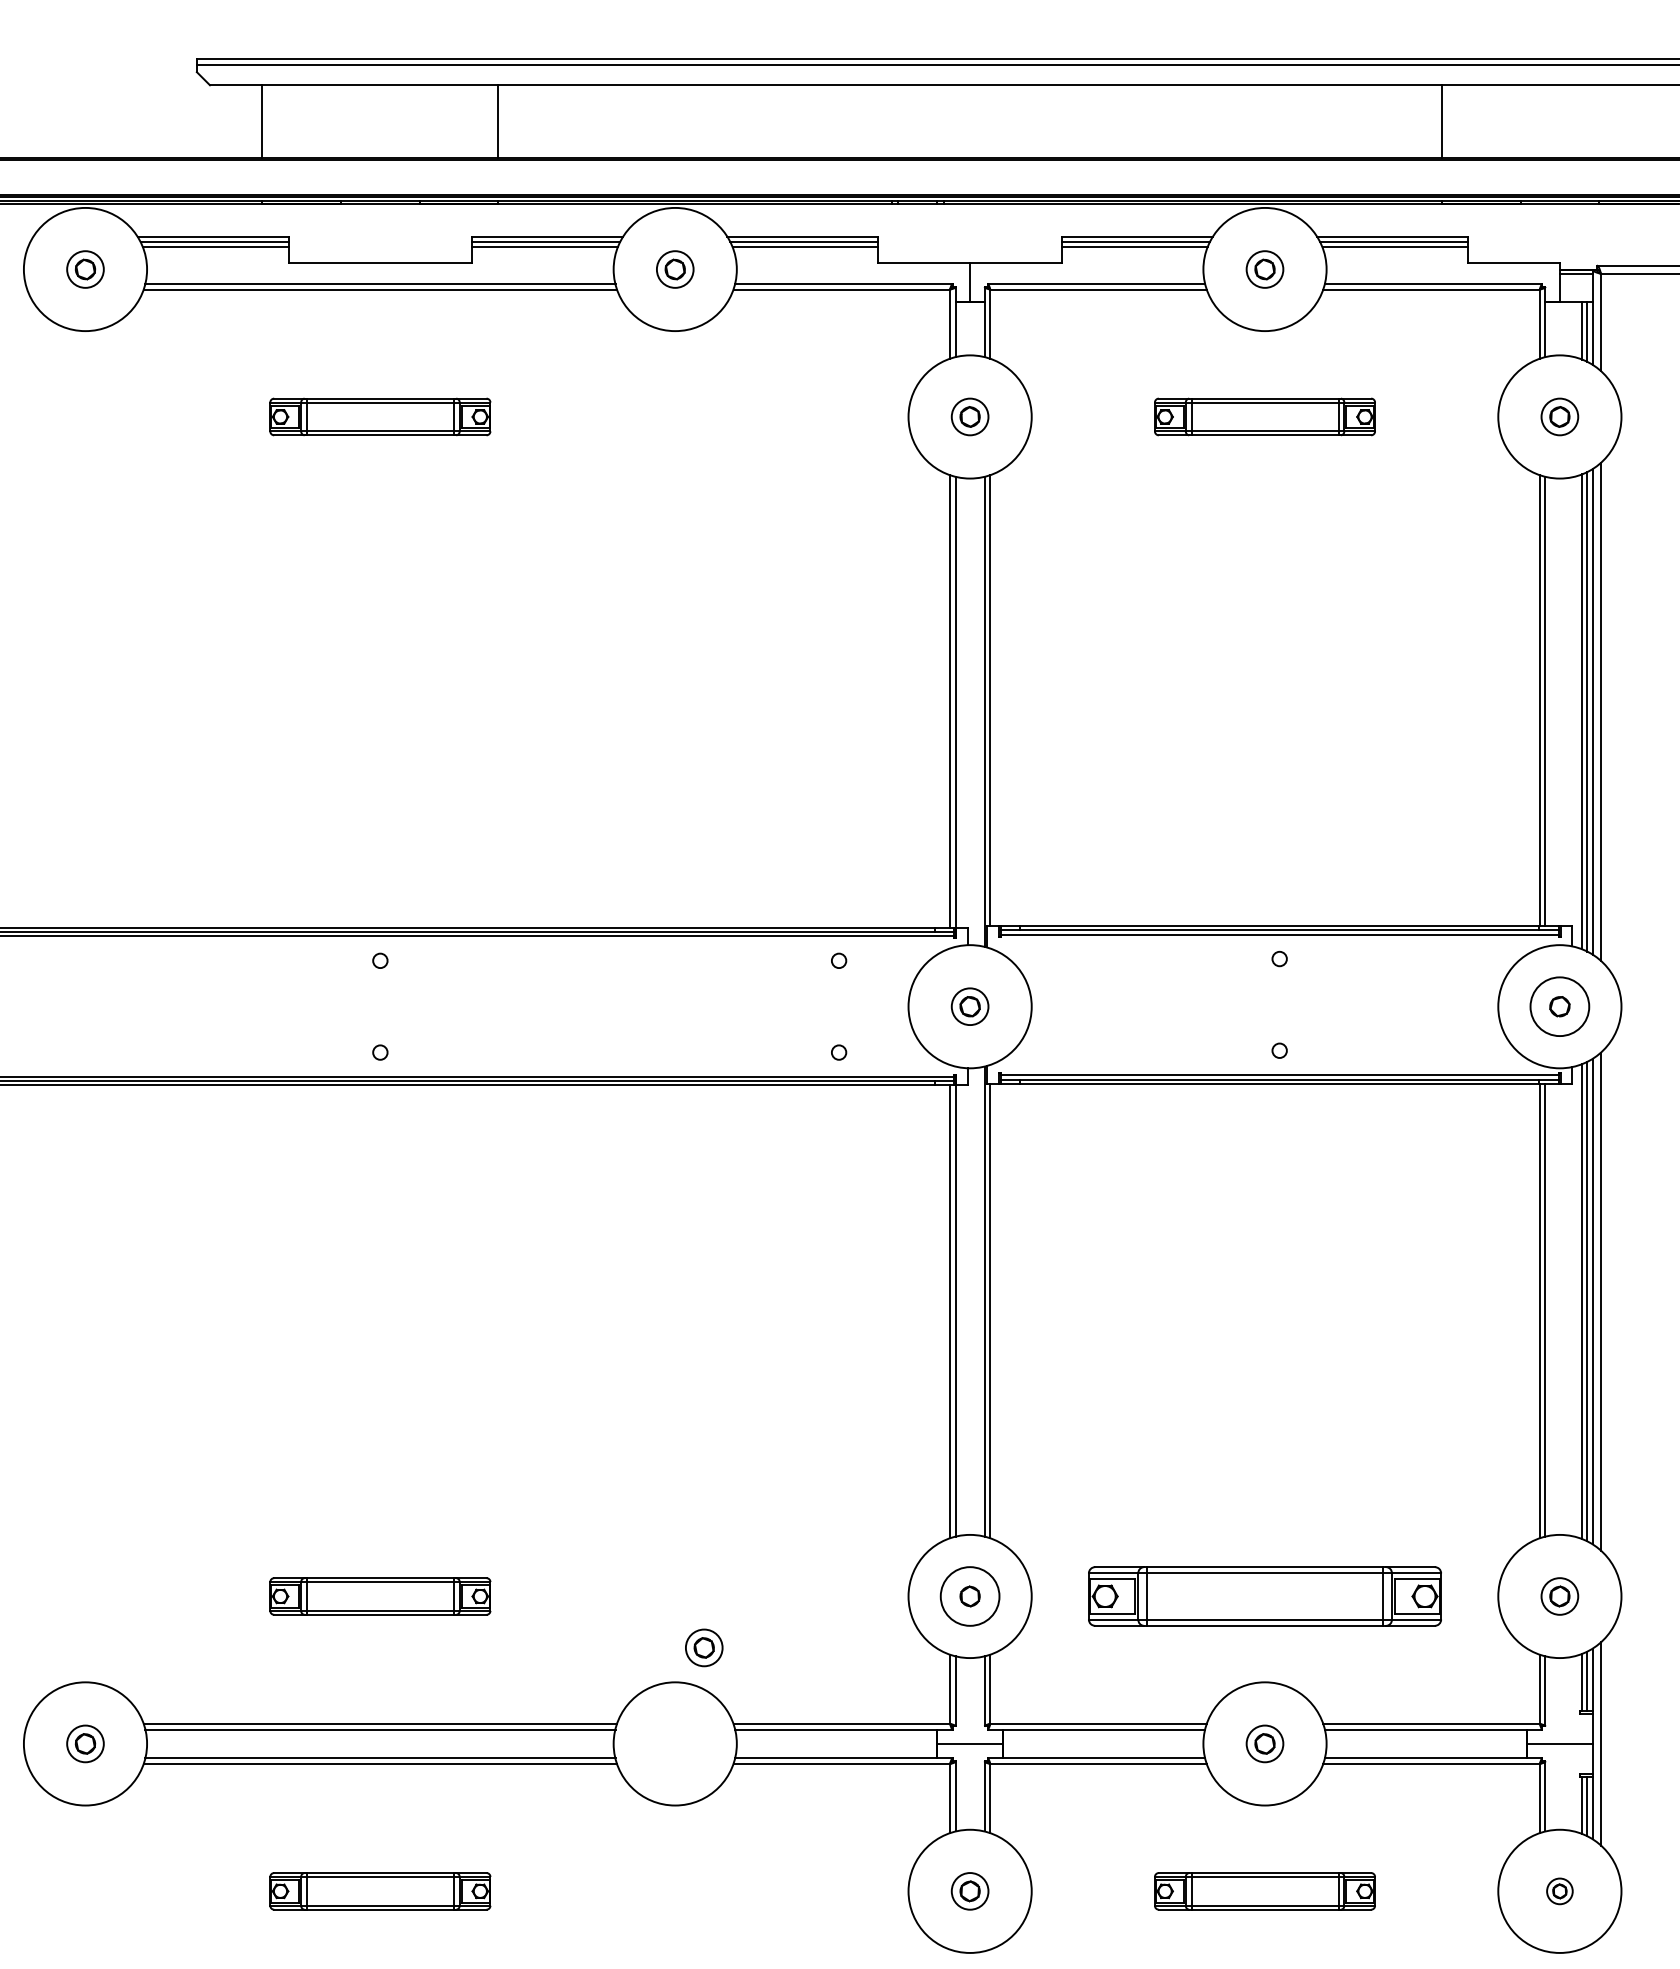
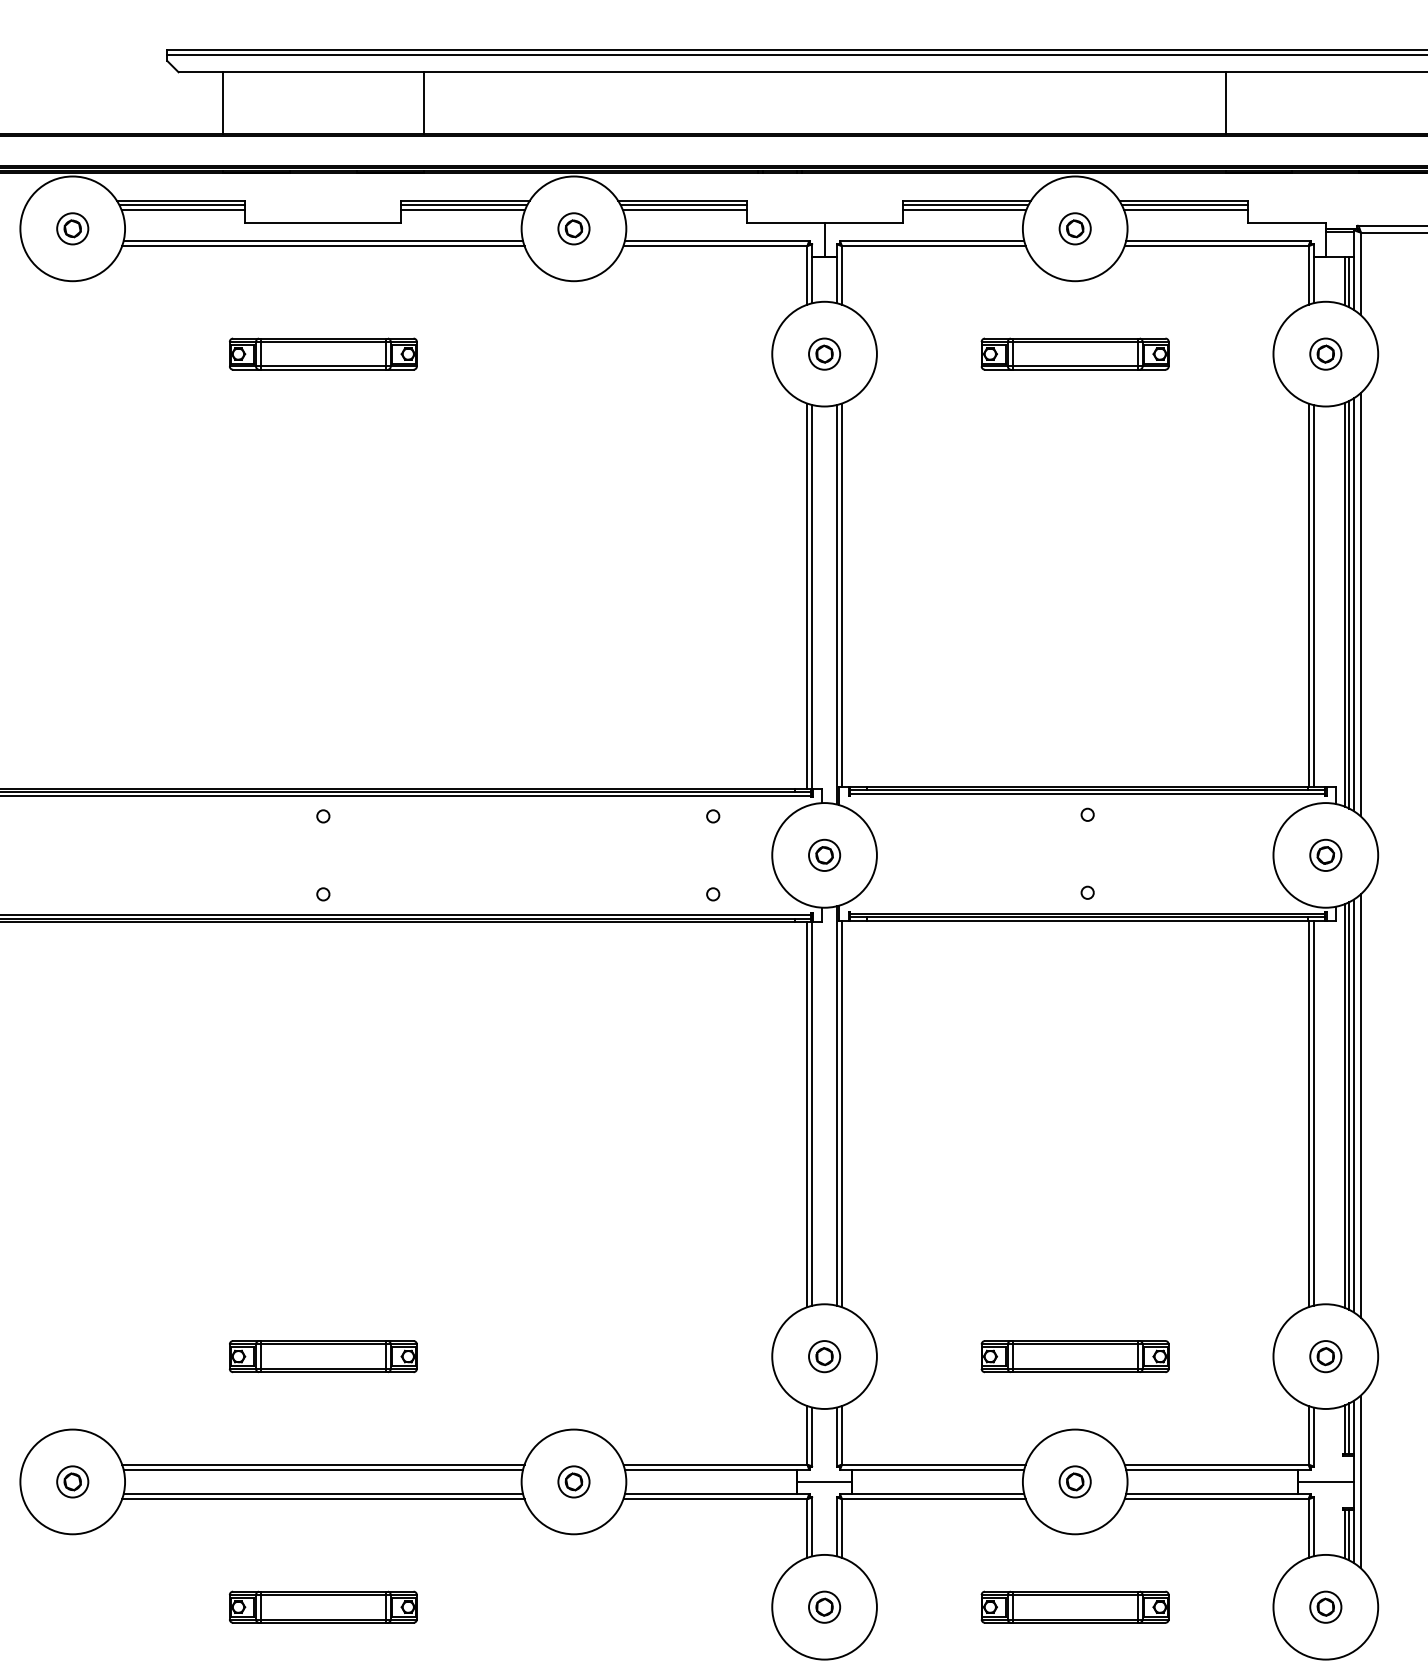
circle: (1559, 1006) -> (1325, 855), size x0.62
circle: (969, 1596) -> (824, 1356), size x0.62
part: (1264, 1596) -> (1074, 1356), size x0.62
part: (704, 1647) -> (574, 1481), moved
part: (1559, 1891) -> (1325, 1607), size x1.43

